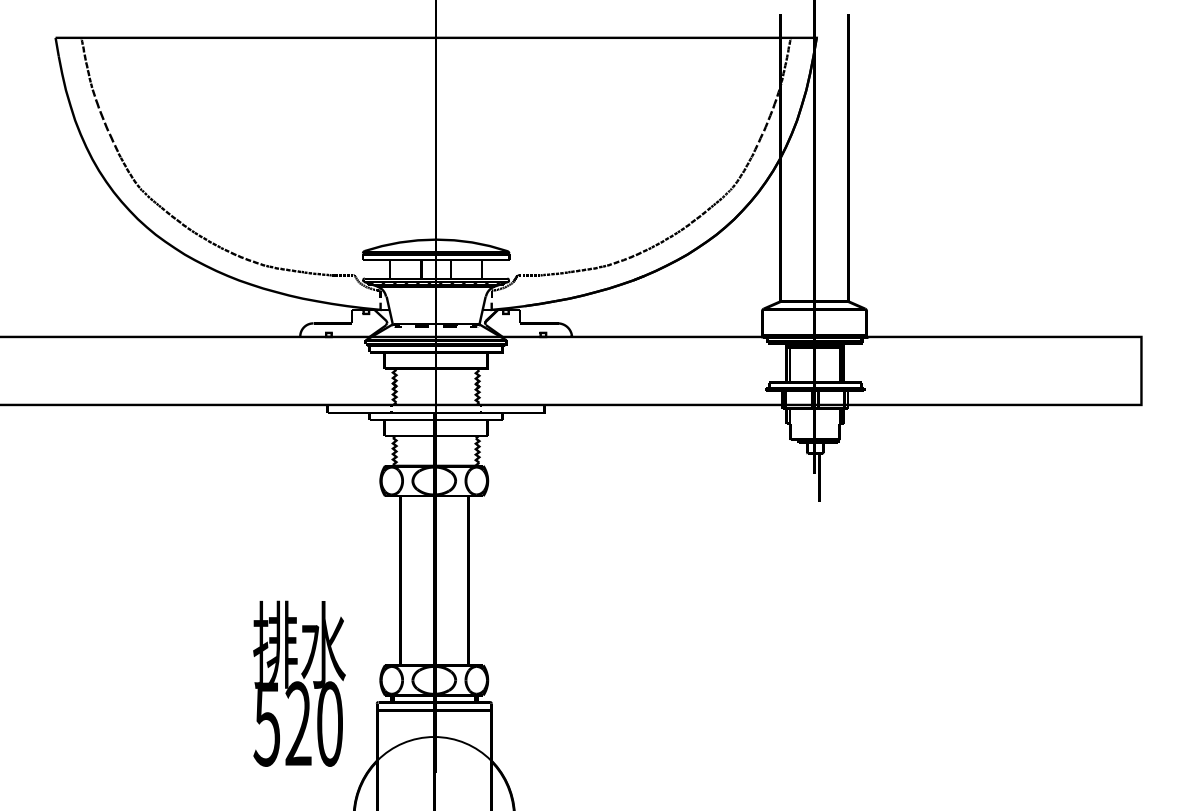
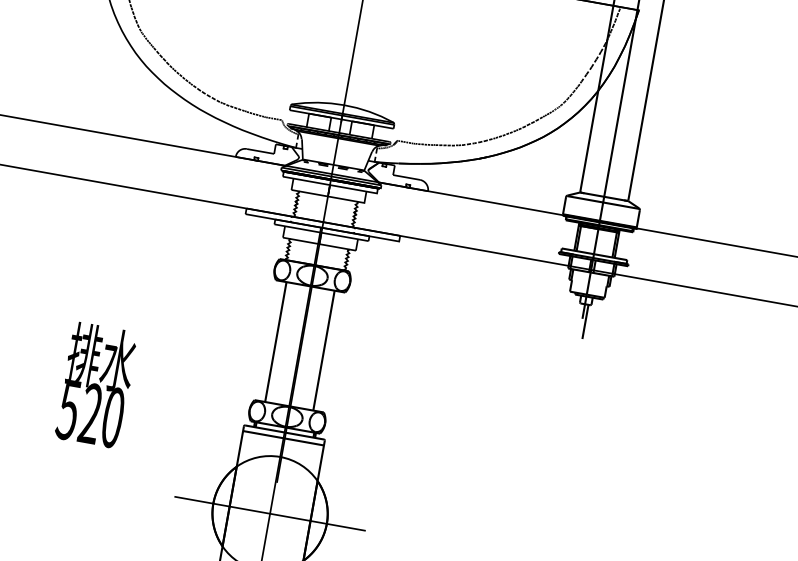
text: (299, 683) -> (96, 385), moved

